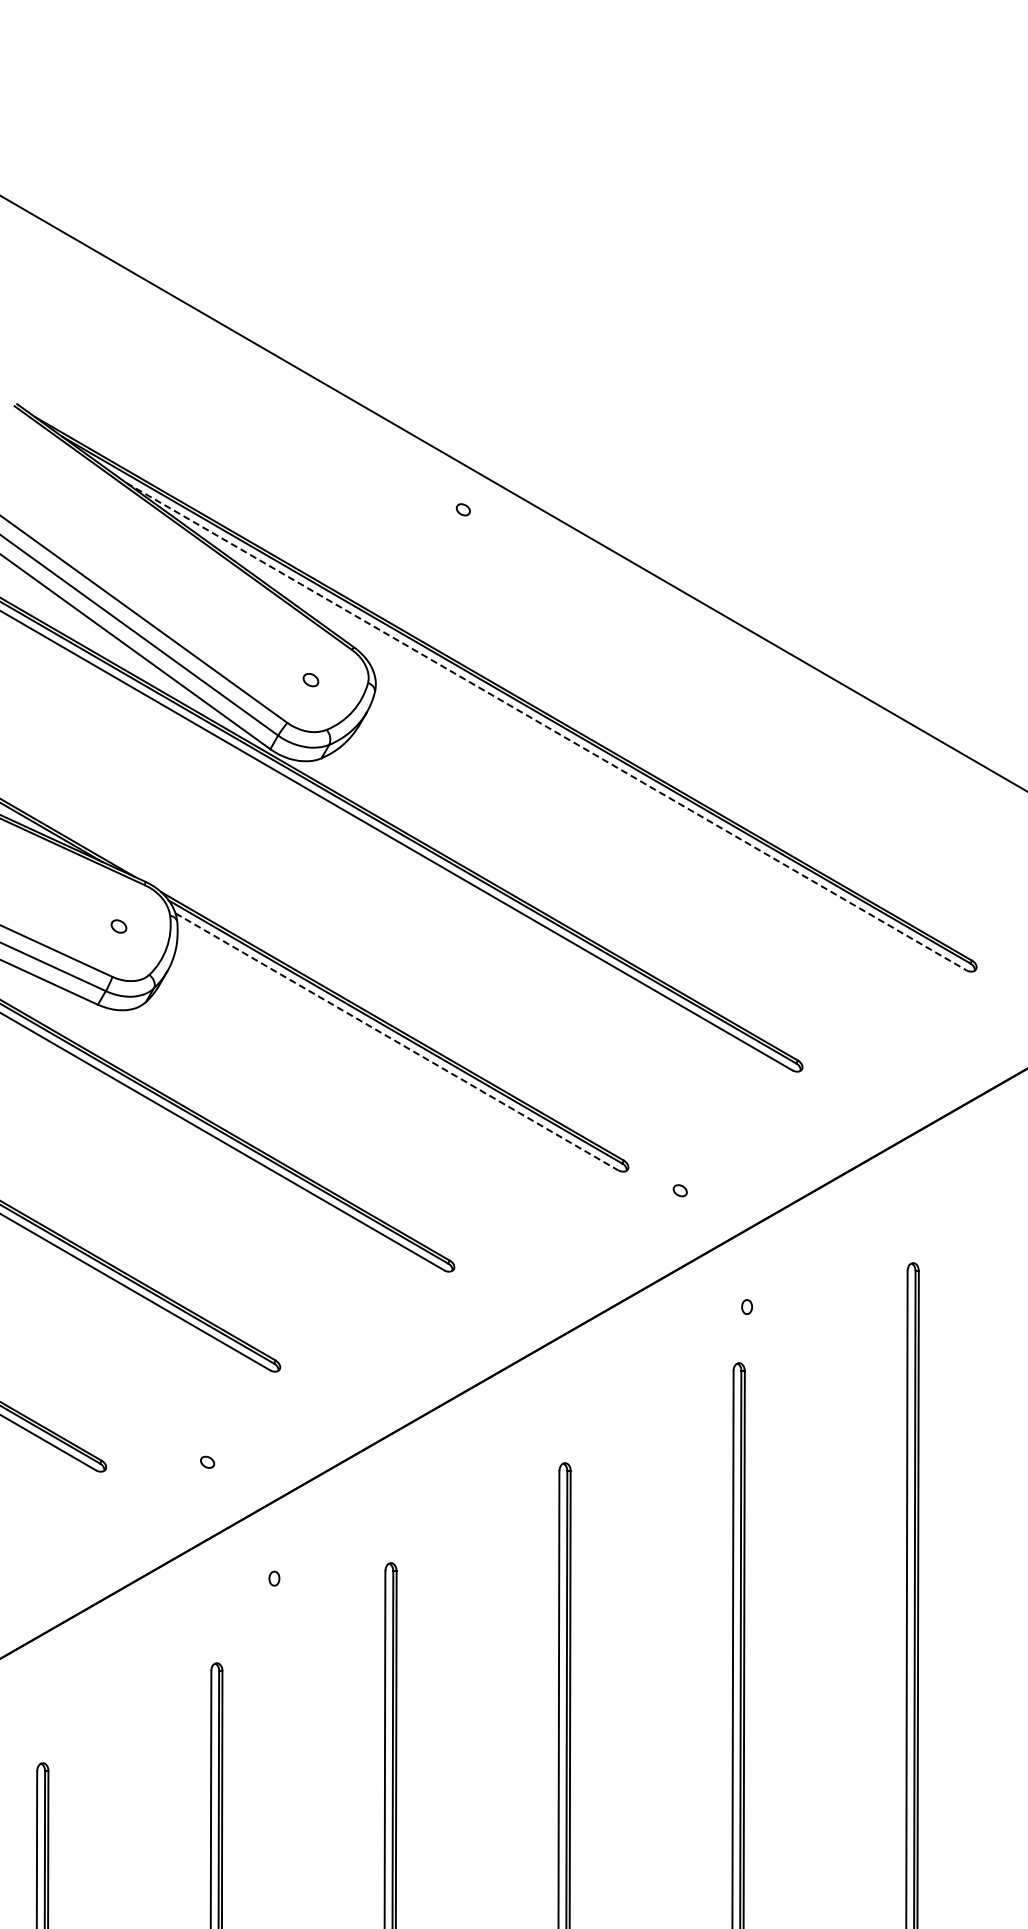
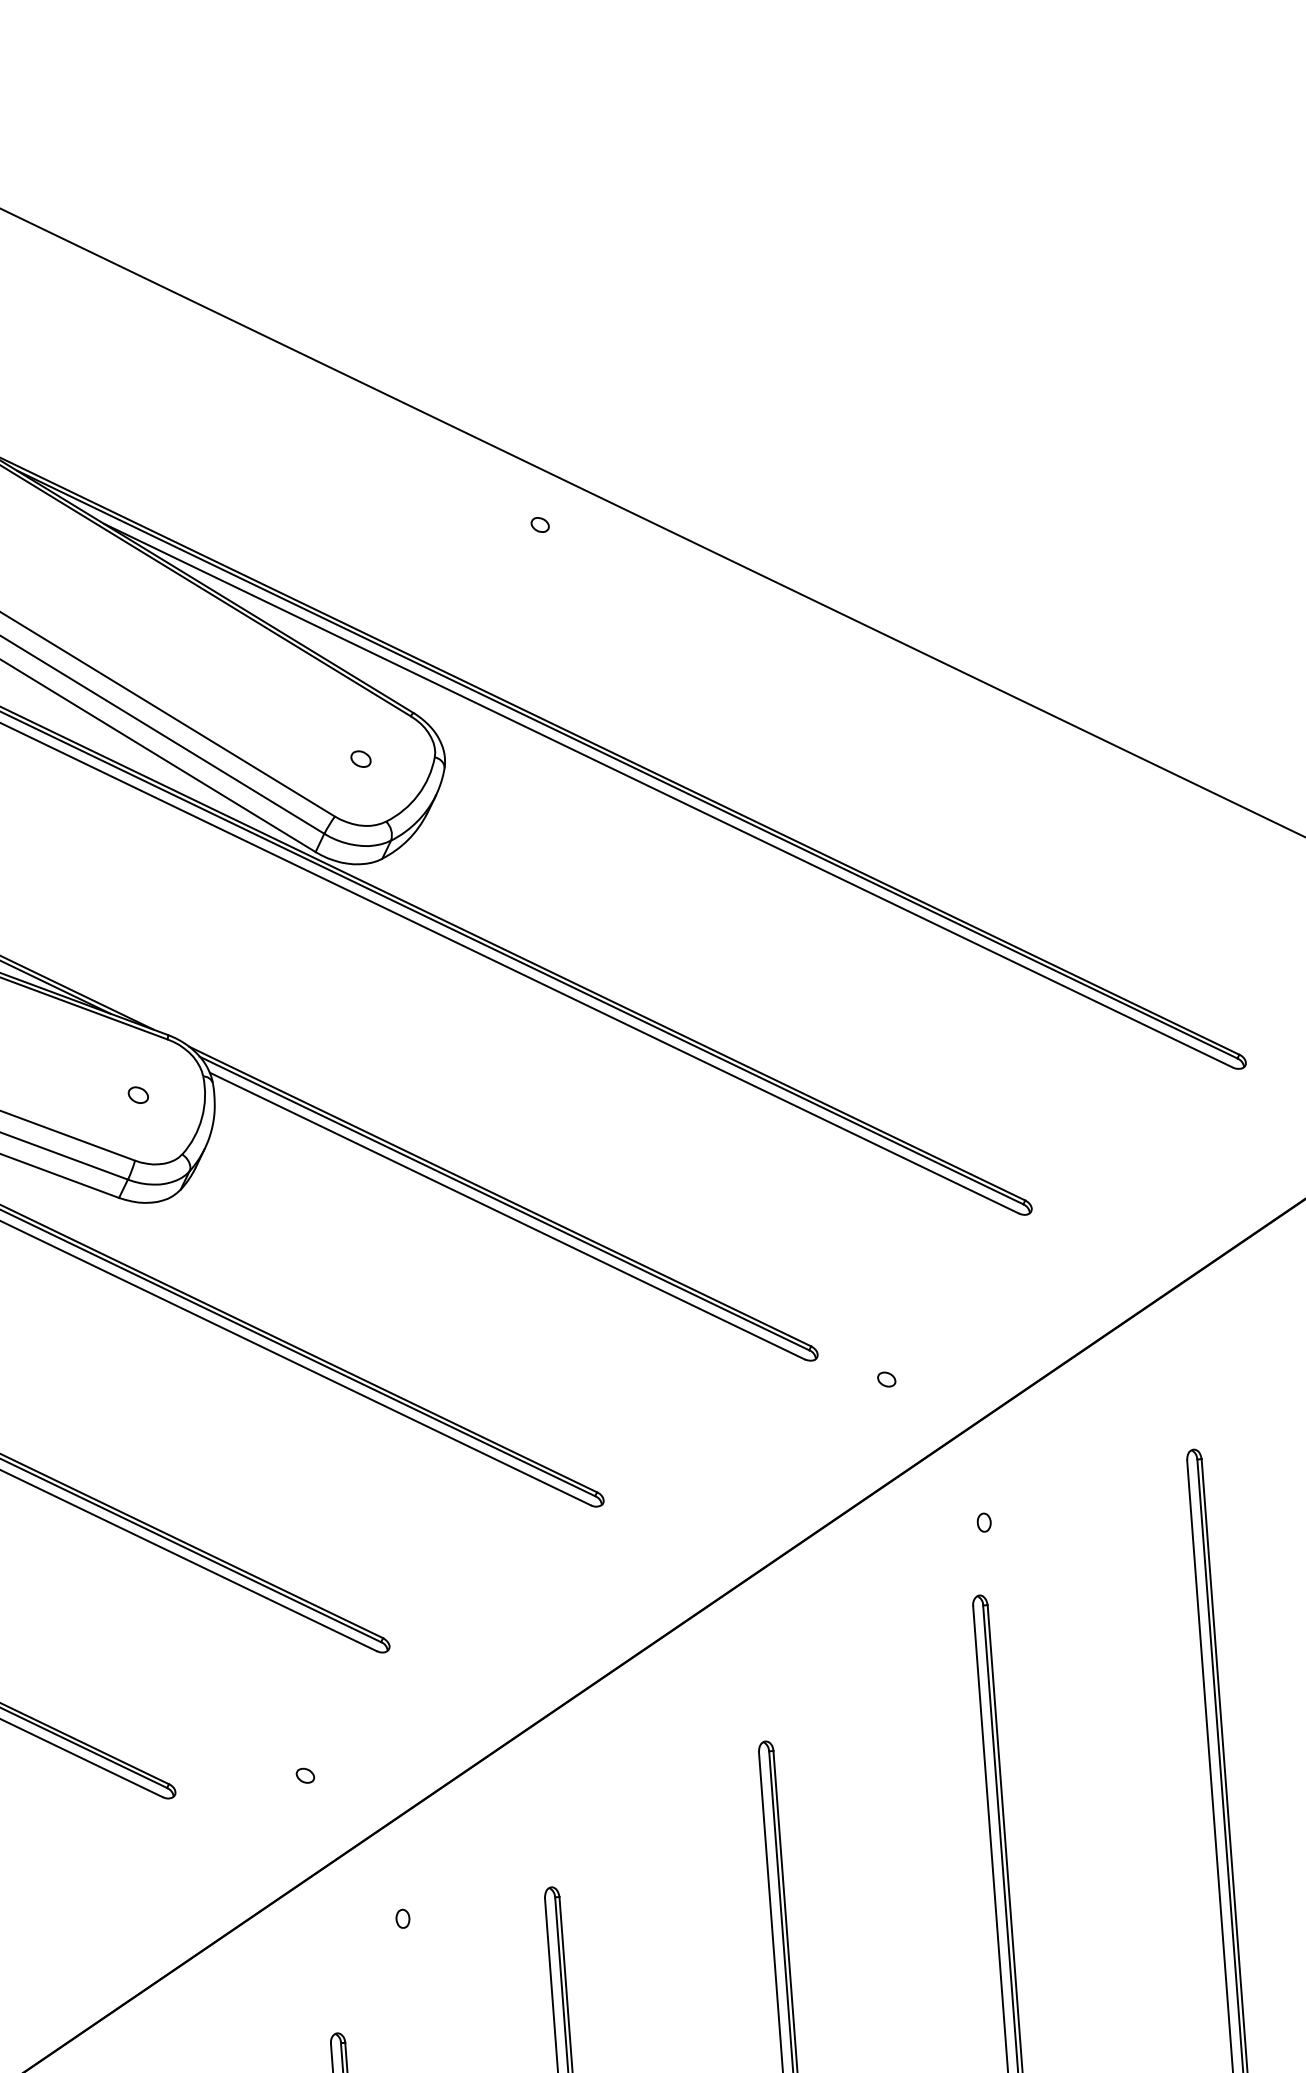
line: (546, 726) -> (668, 795), dashed -> solid
line: (396, 1041) -> (506, 1215), dashed -> solid

